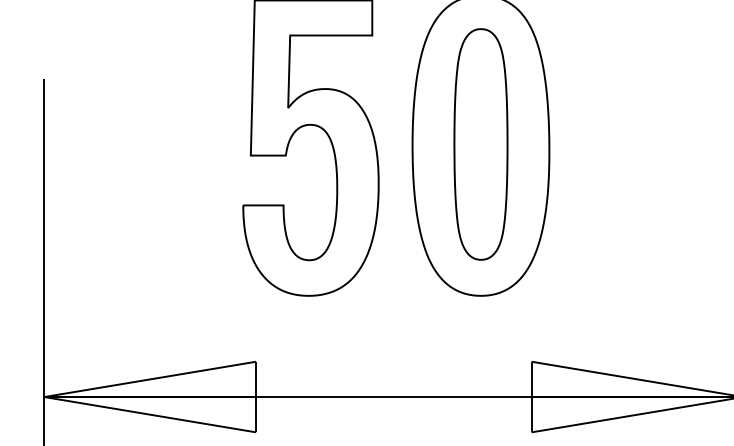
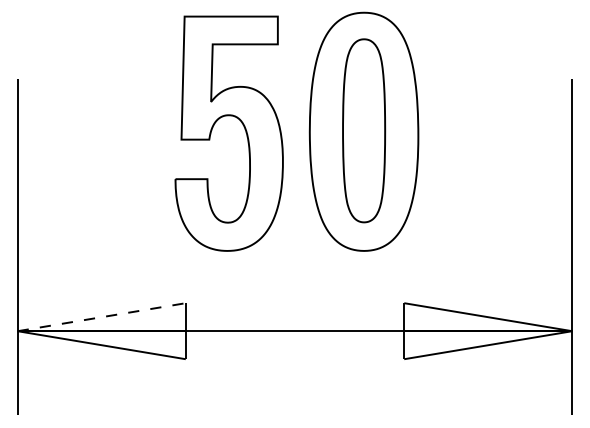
line: (151, 379) -> (102, 317), solid -> dashed

